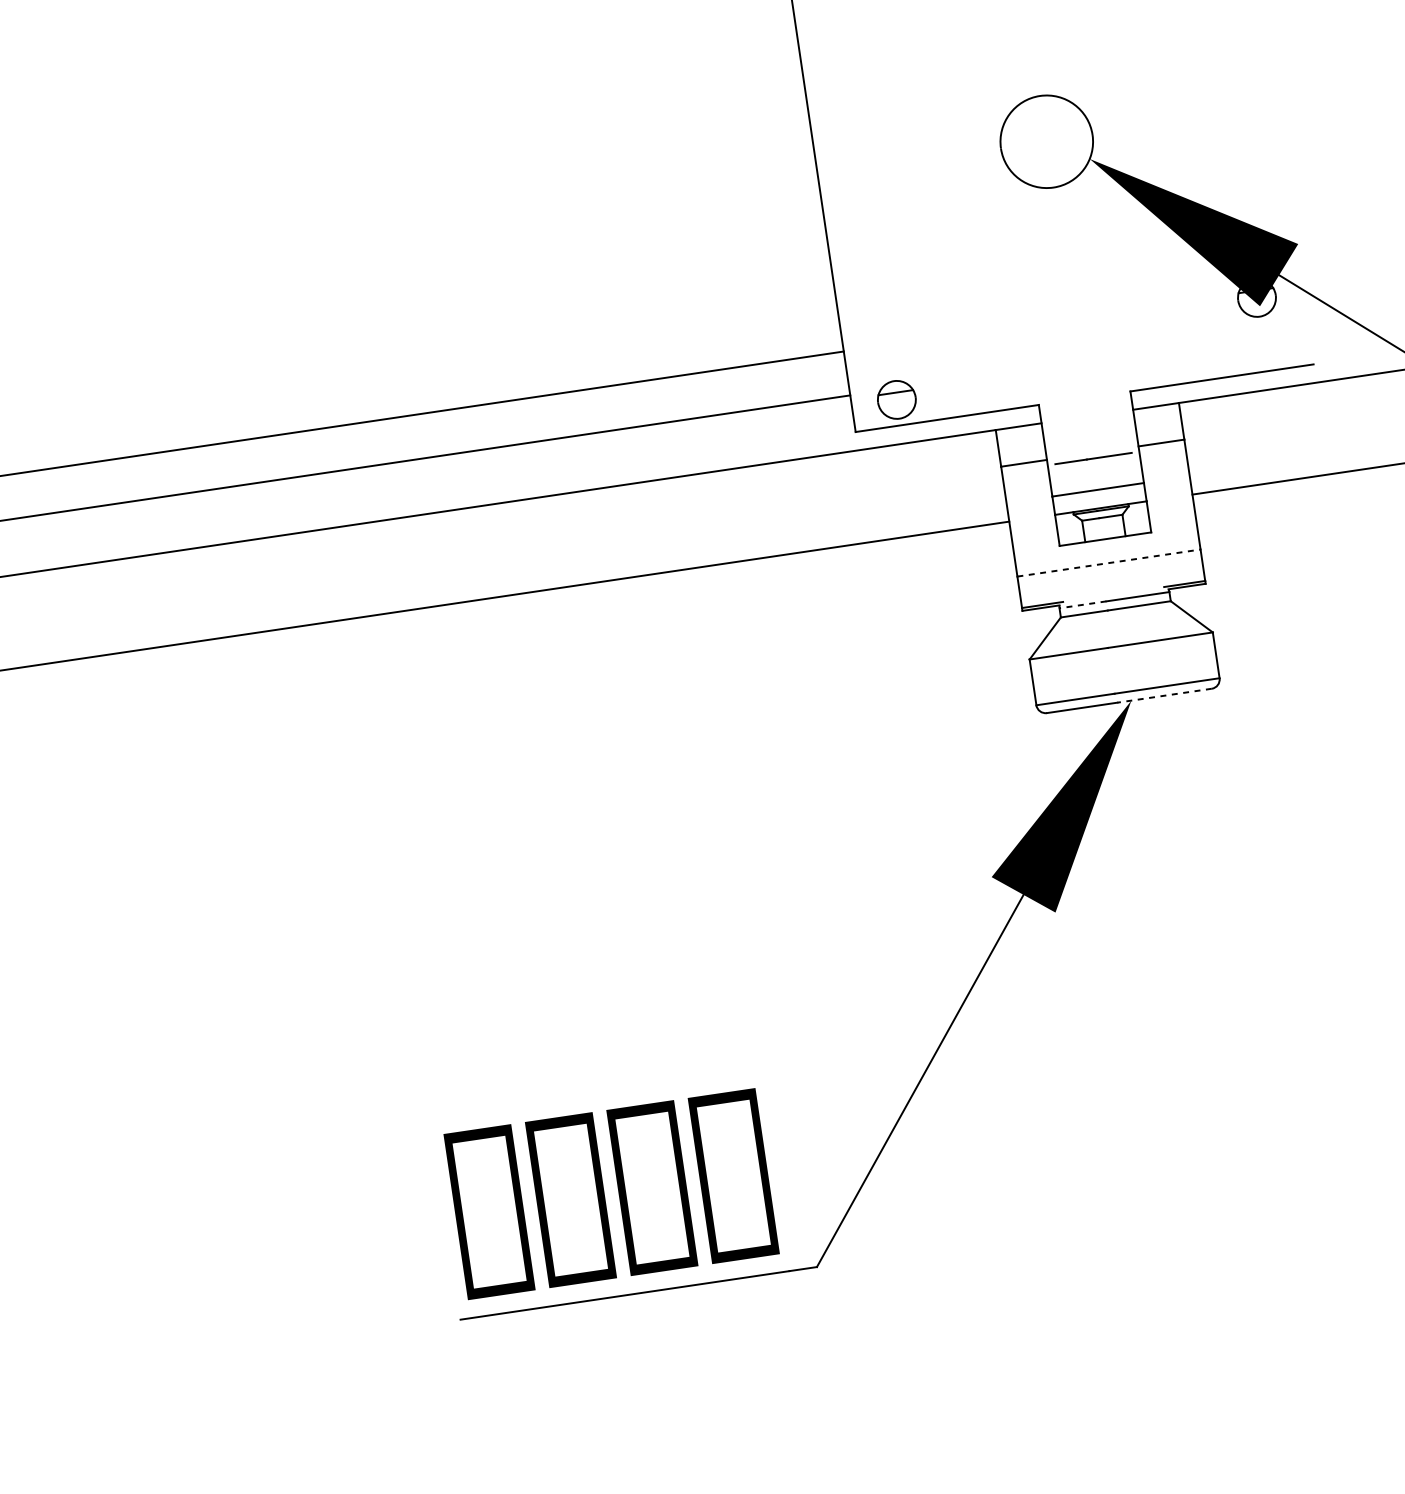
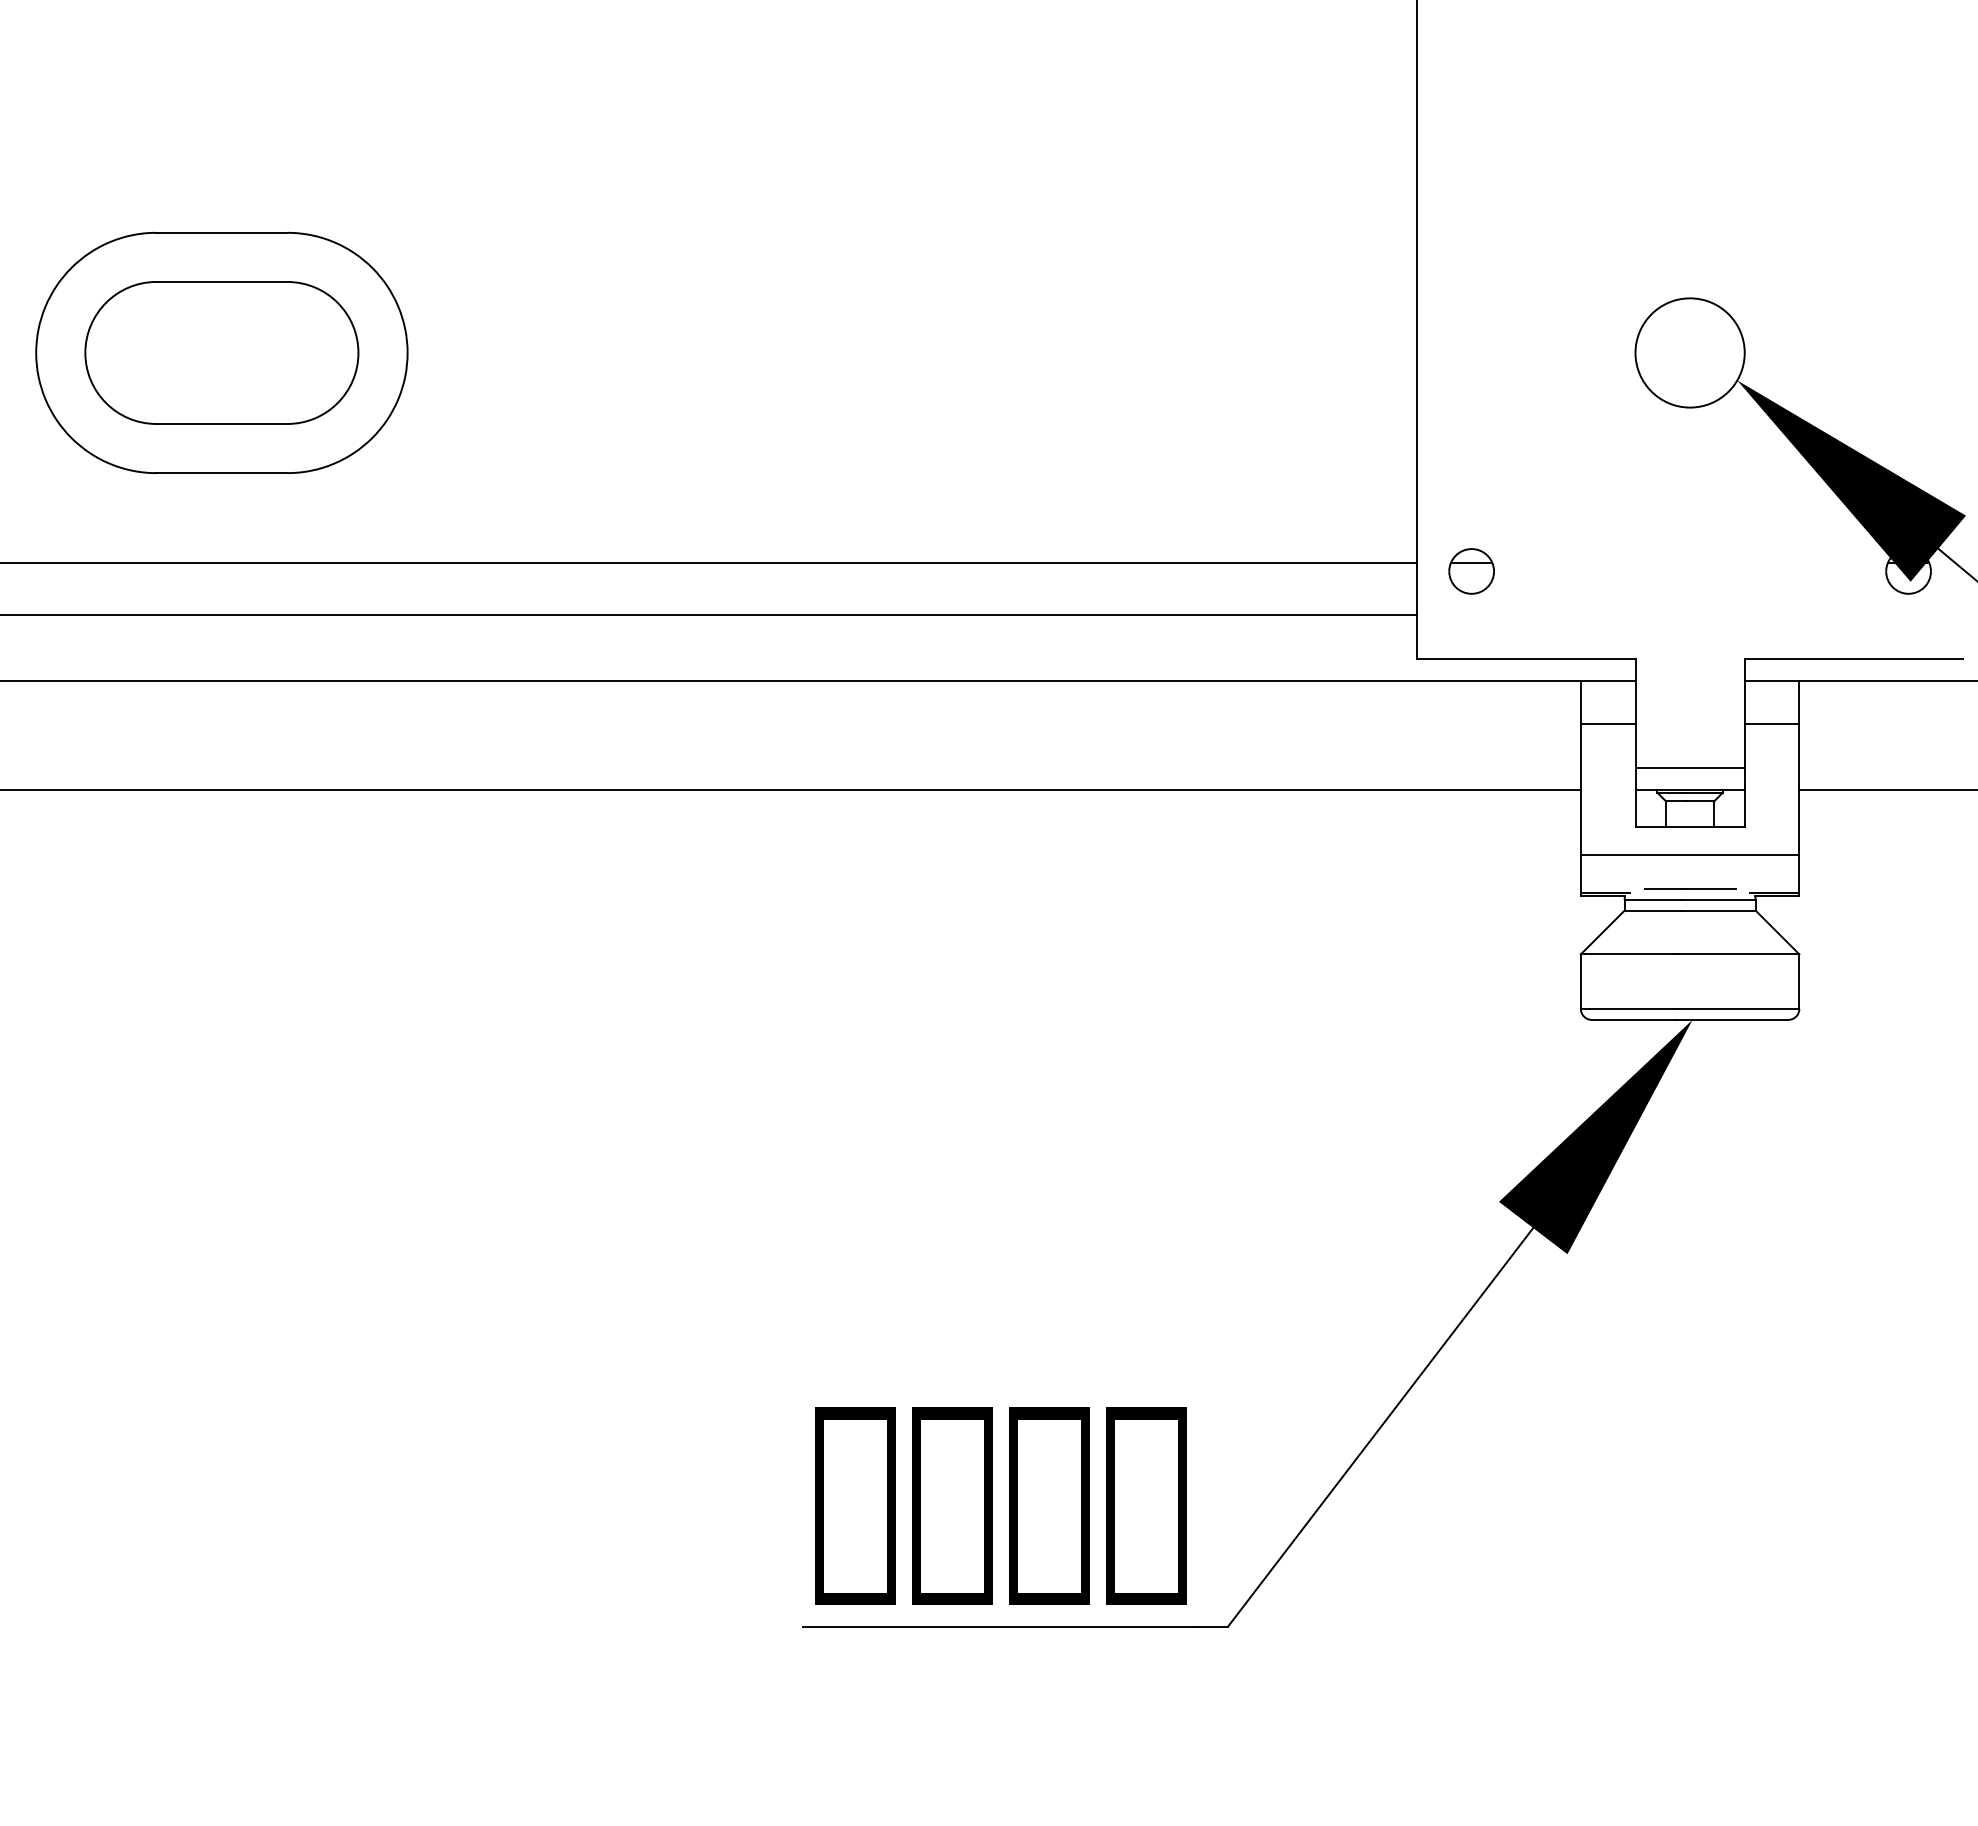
part: (896, 399) -> (1471, 571), moved
line: (1093, 458) -> (1690, 888), moved
line: (1109, 563) -> (1690, 855), dashed -> solid
line: (1082, 604) -> (1652, 899), dashed -> solid
line: (1163, 695) -> (1731, 1019), dashed -> solid

